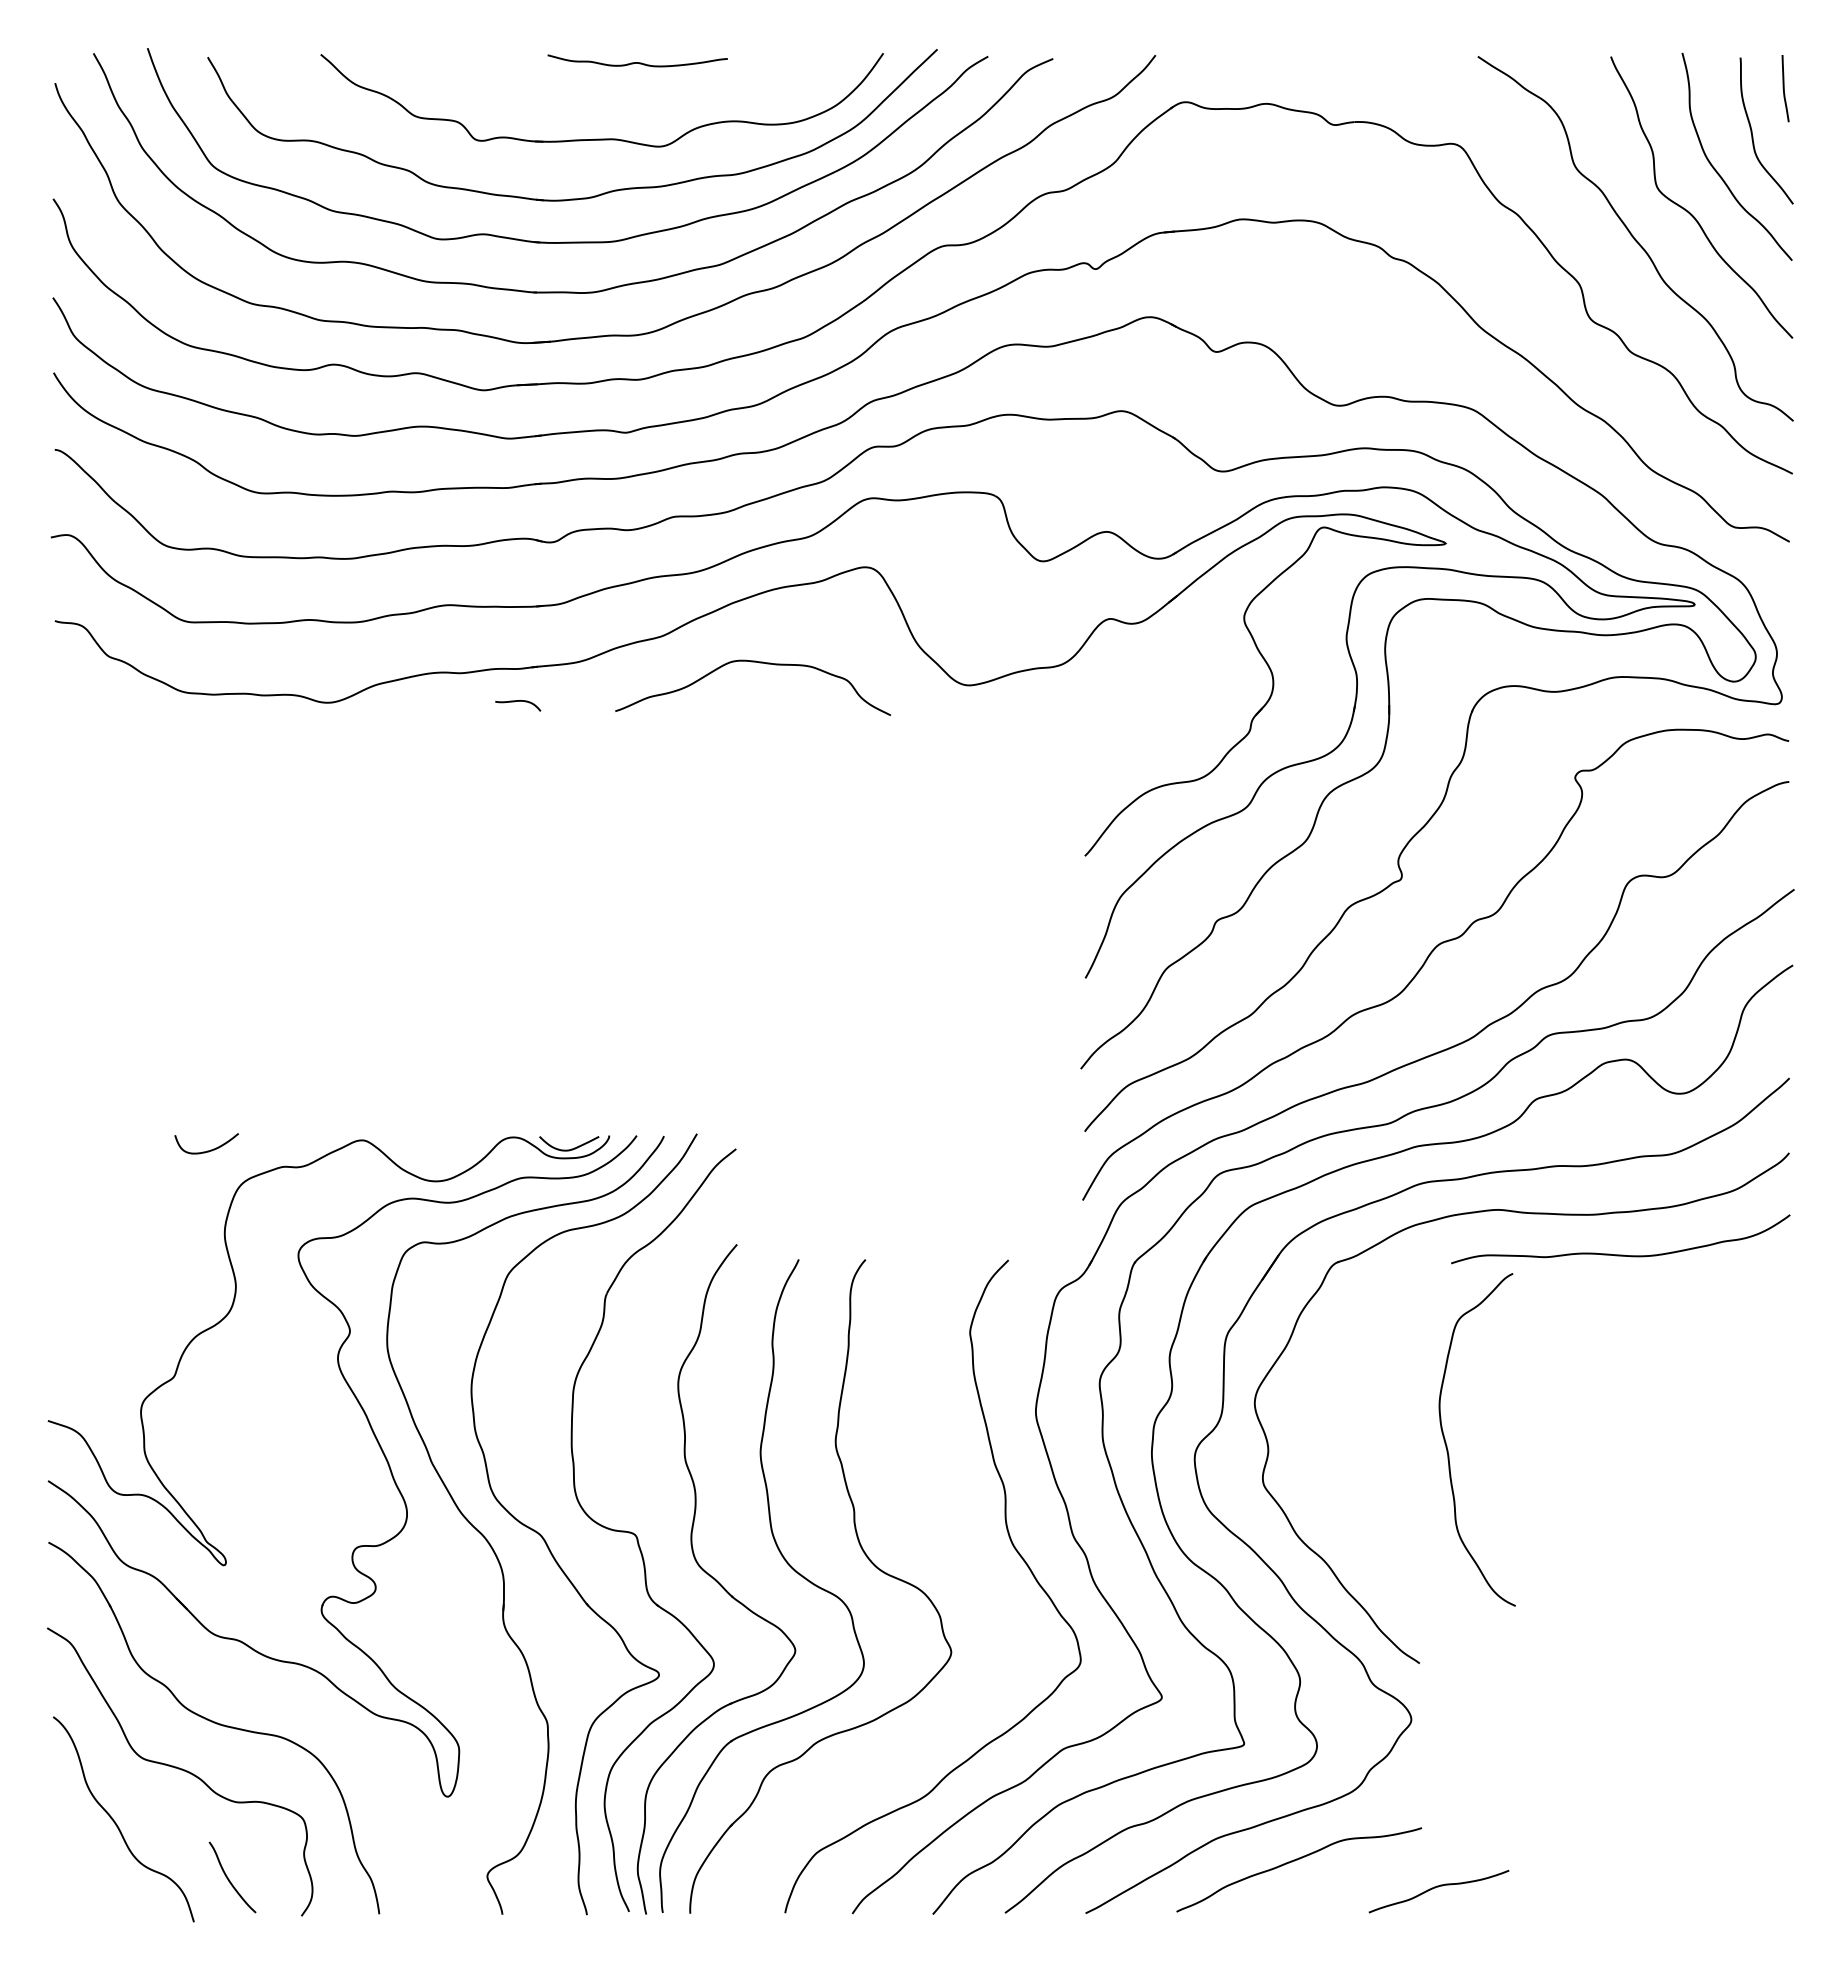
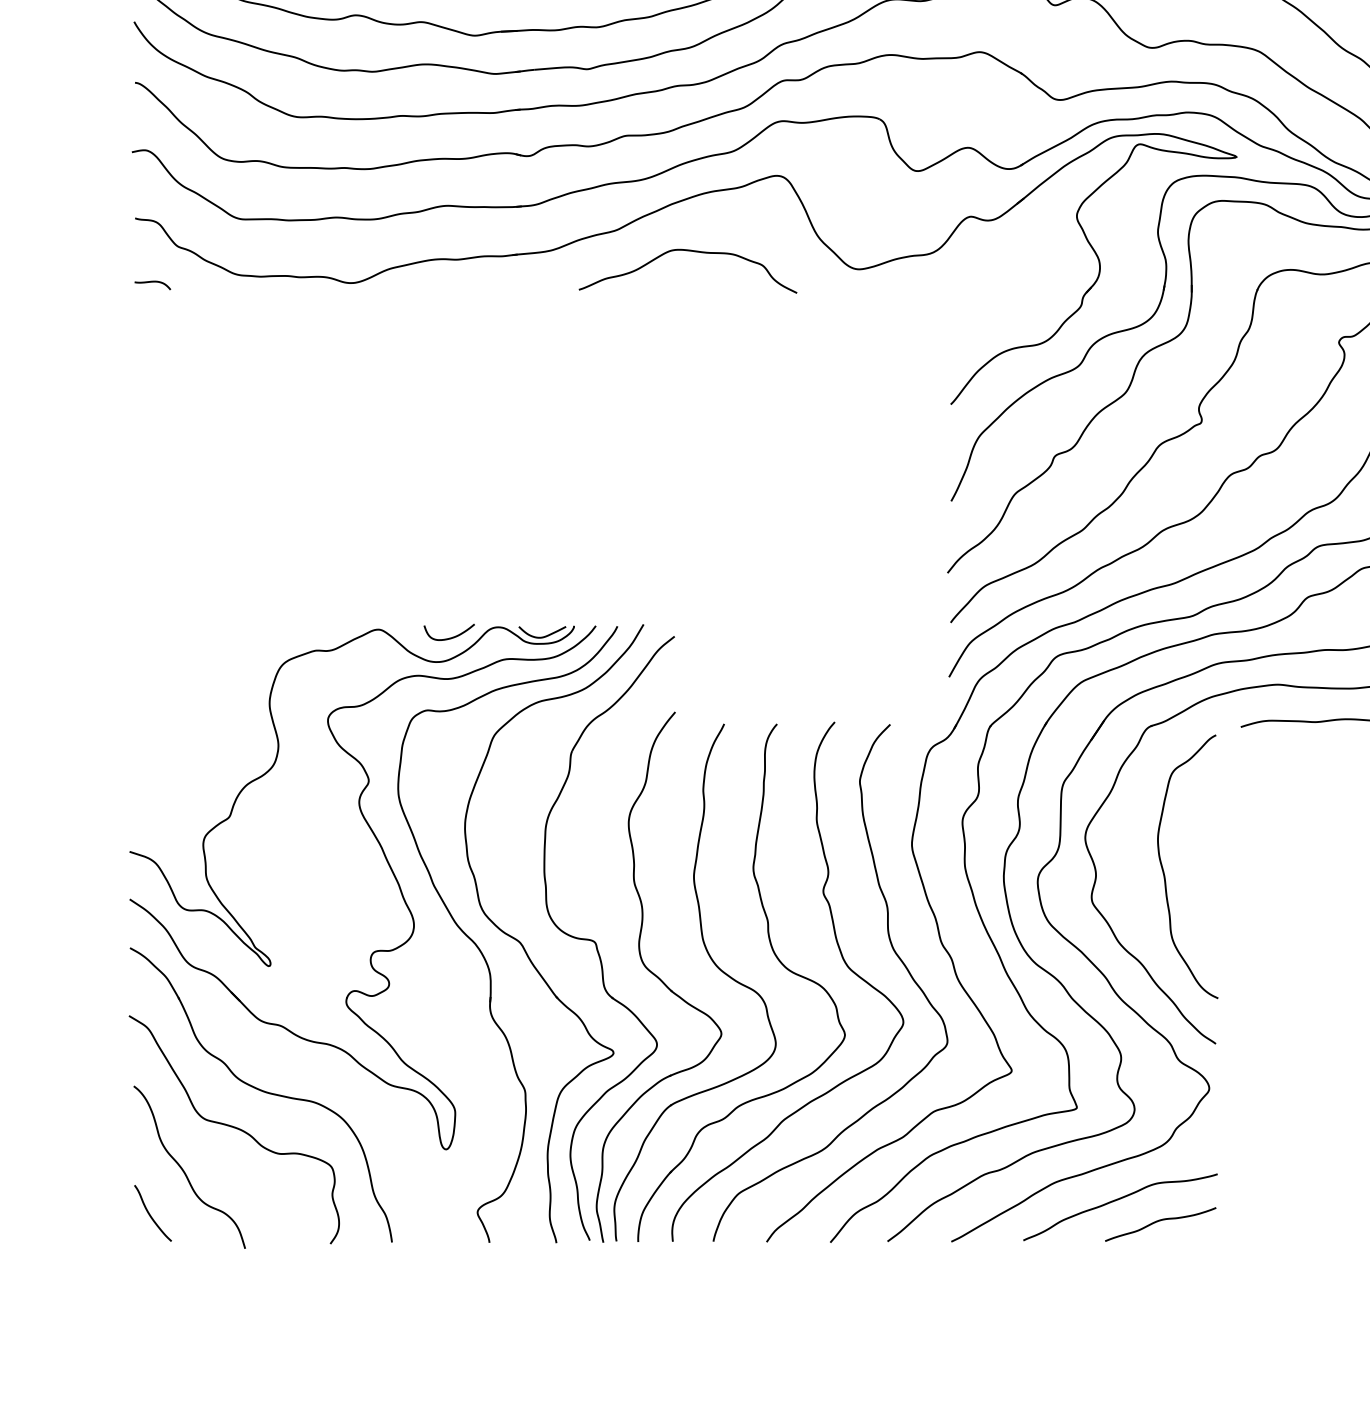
curve: (518, 701) -> (153, 282), moved
curve: (207, 1150) -> (449, 637), moved
curve: (1447, 1445) -> (1164, 871), moved
curve: (948, 1557) -> (842, 959), added
curve: (229, 1879) -> (150, 1214), moved
curve: (1438, 1887) -> (1160, 1221), moved

